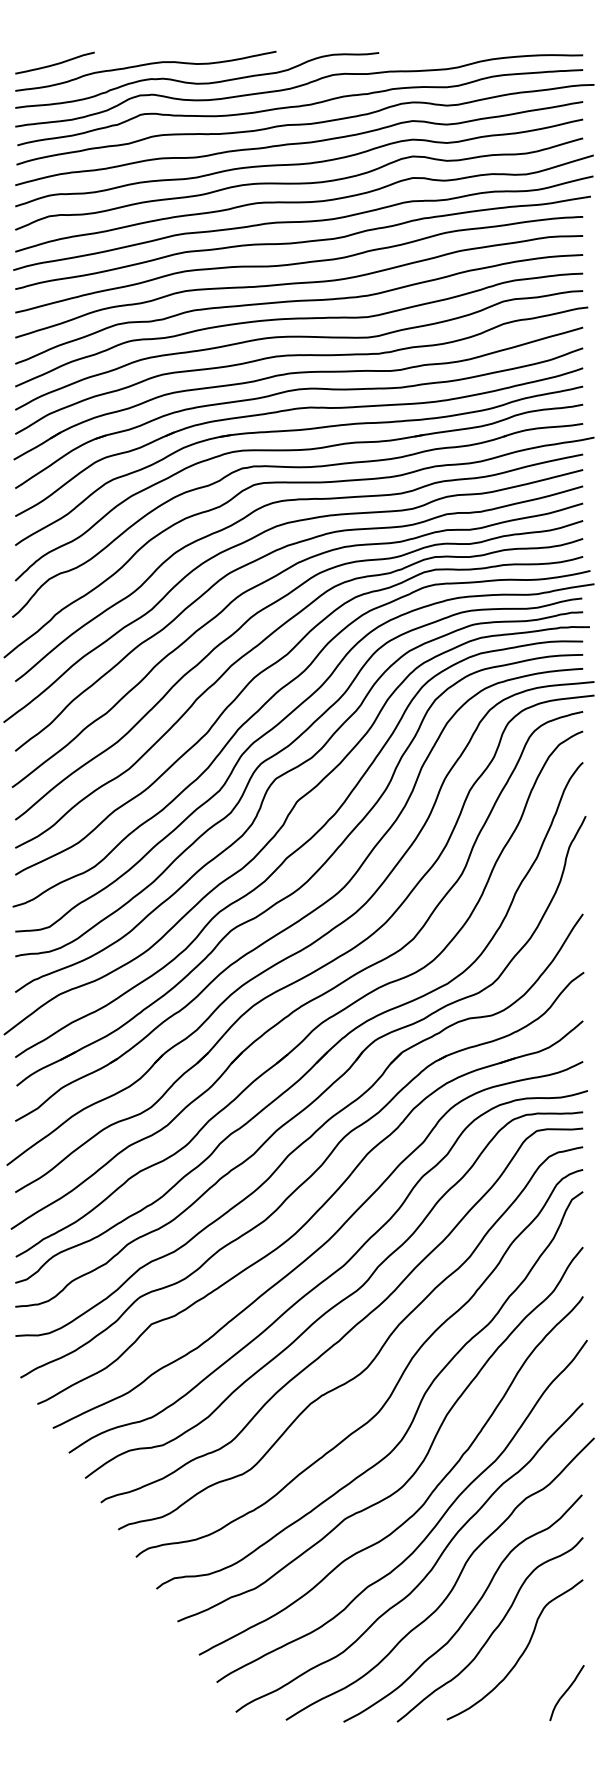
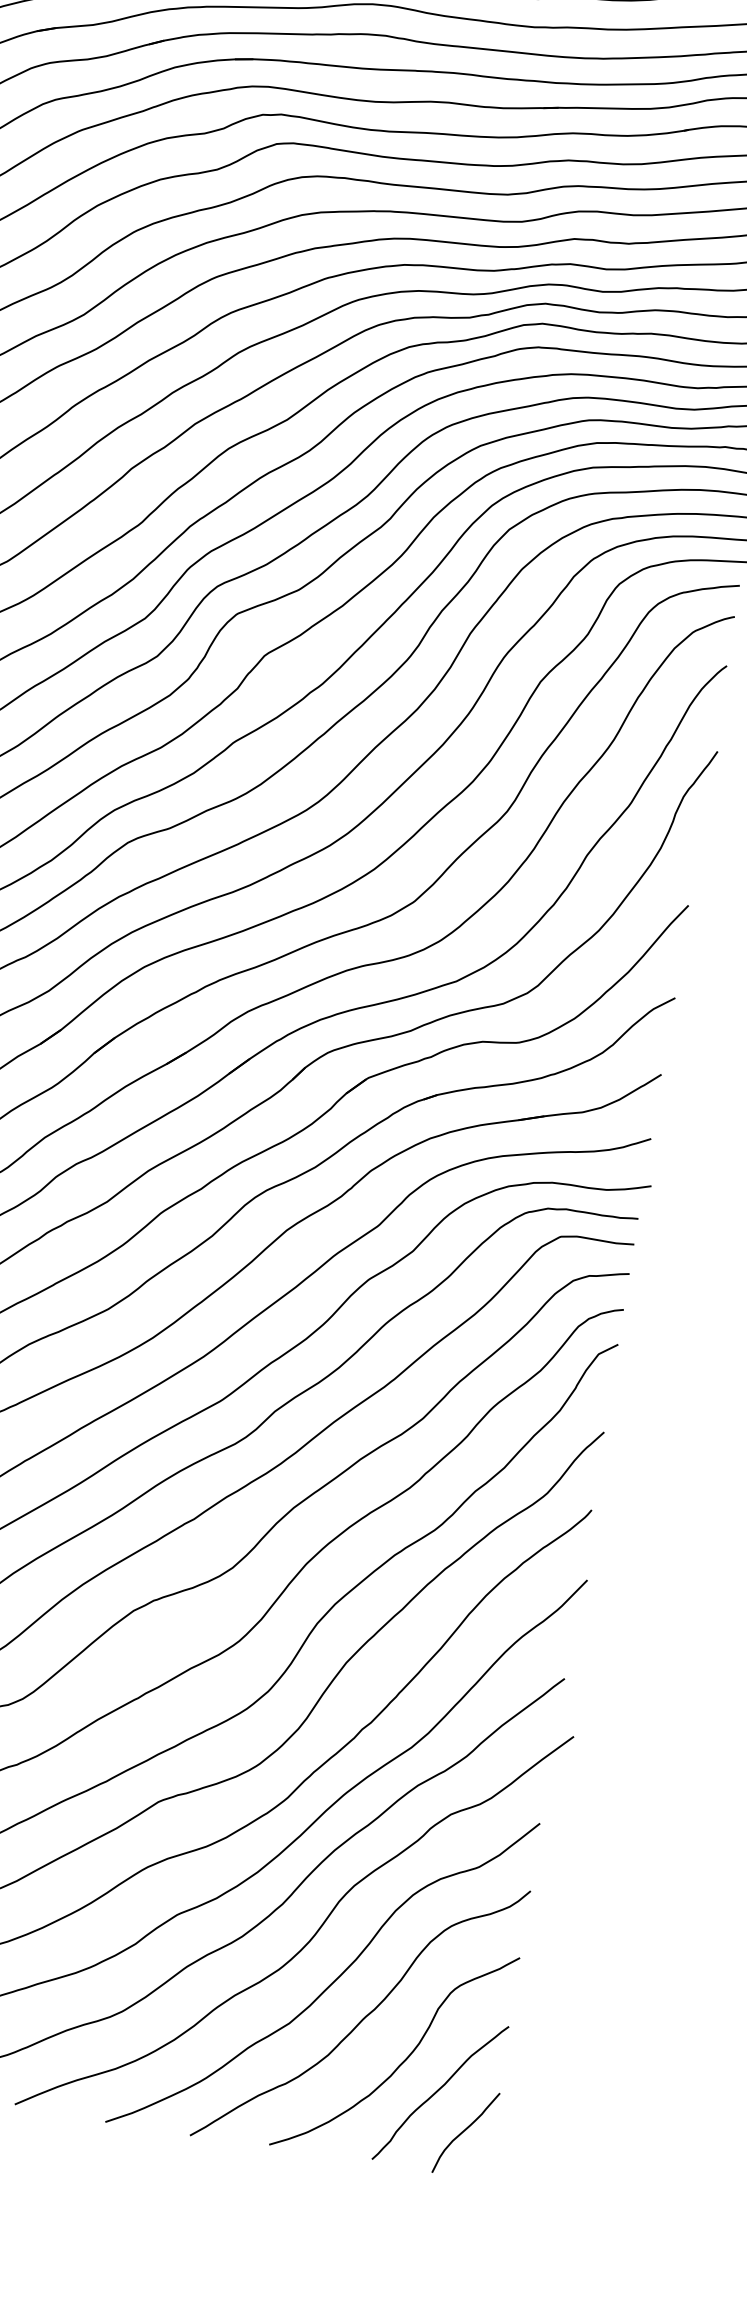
curve: (547, 1669) -> (441, 2090), added

